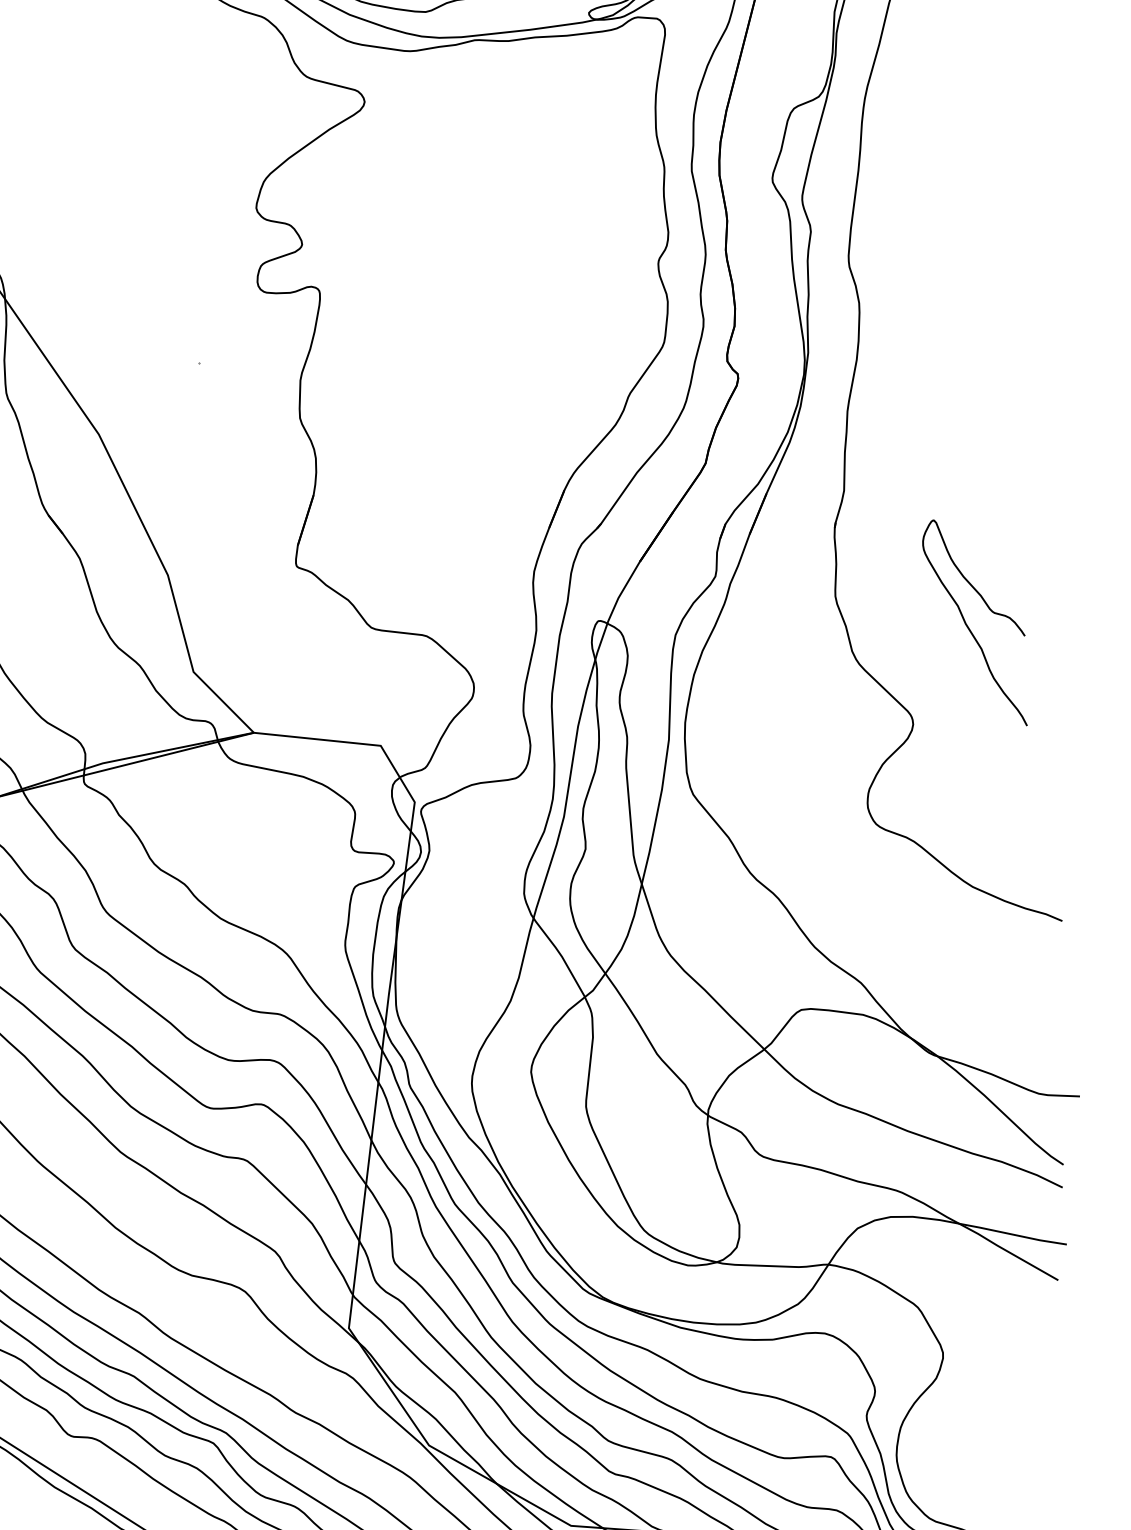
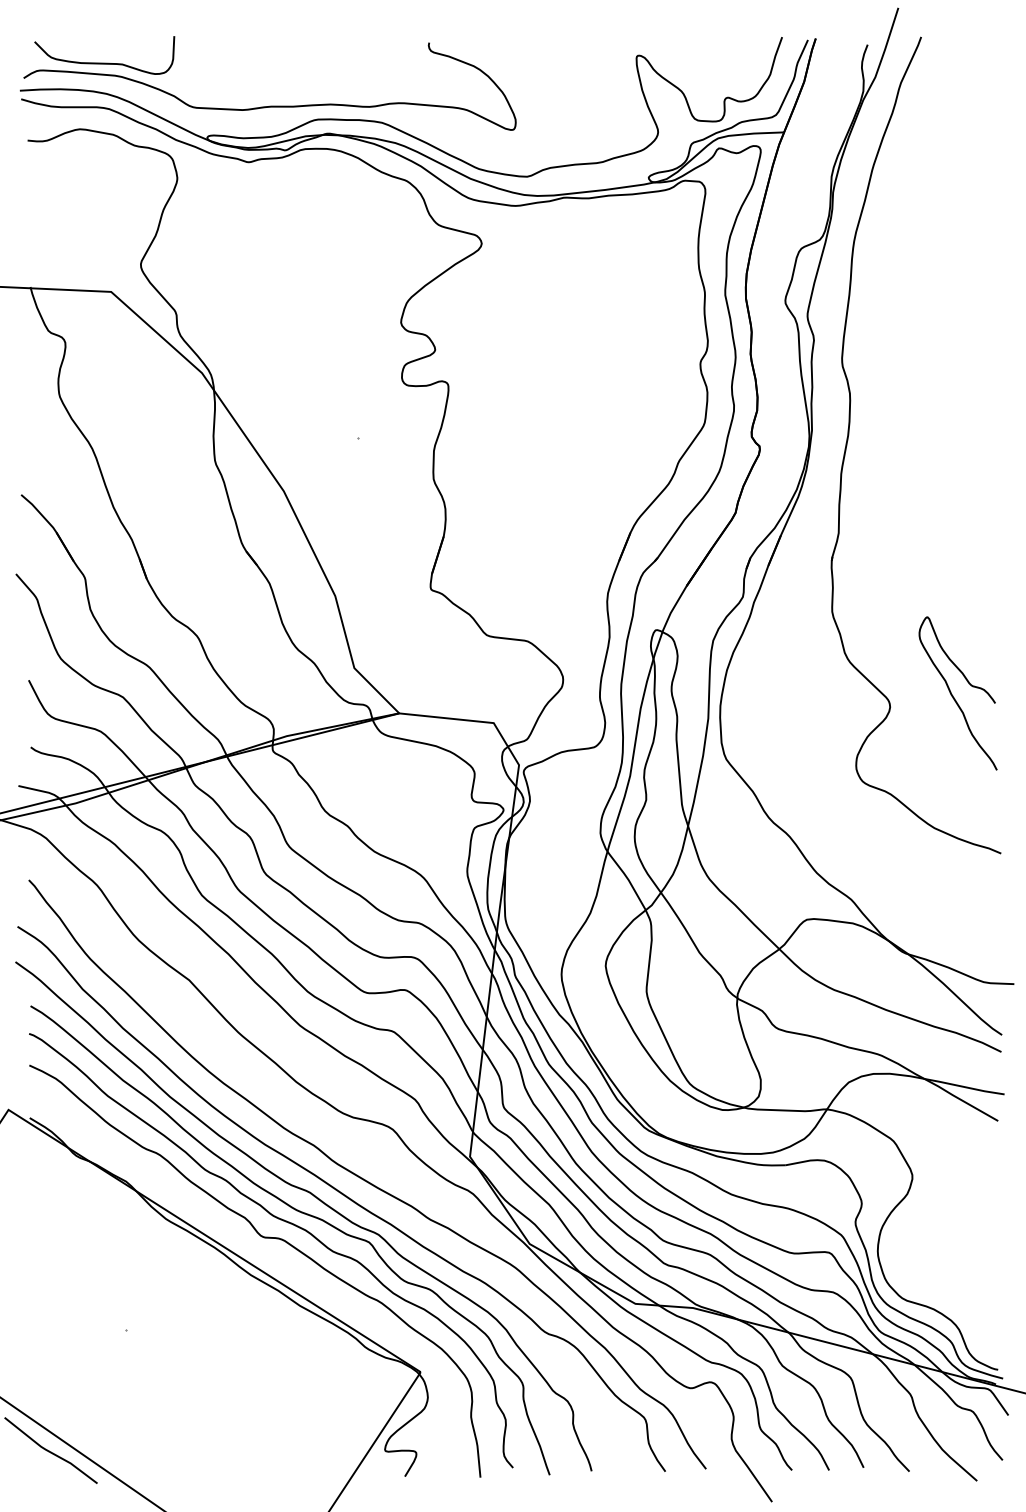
curve: (968, 625) -> (953, 695), moved

